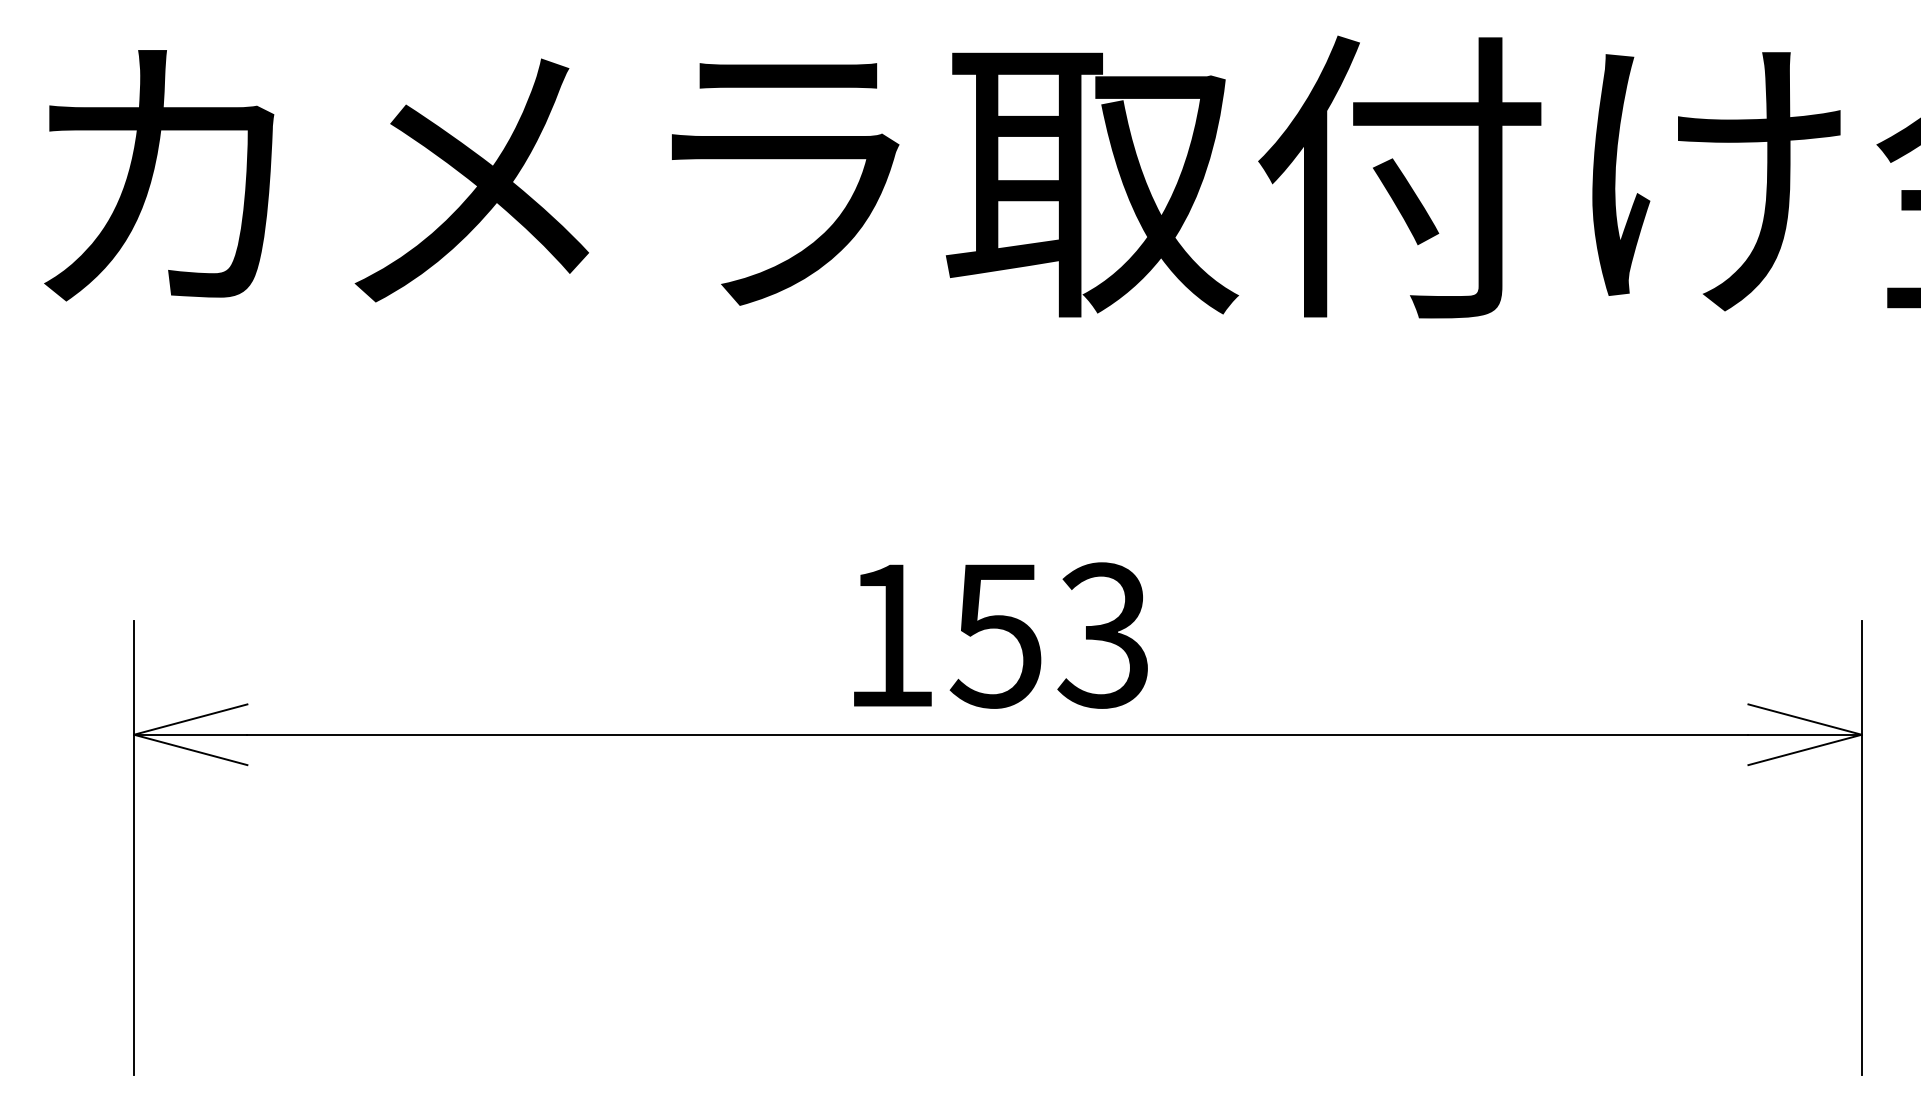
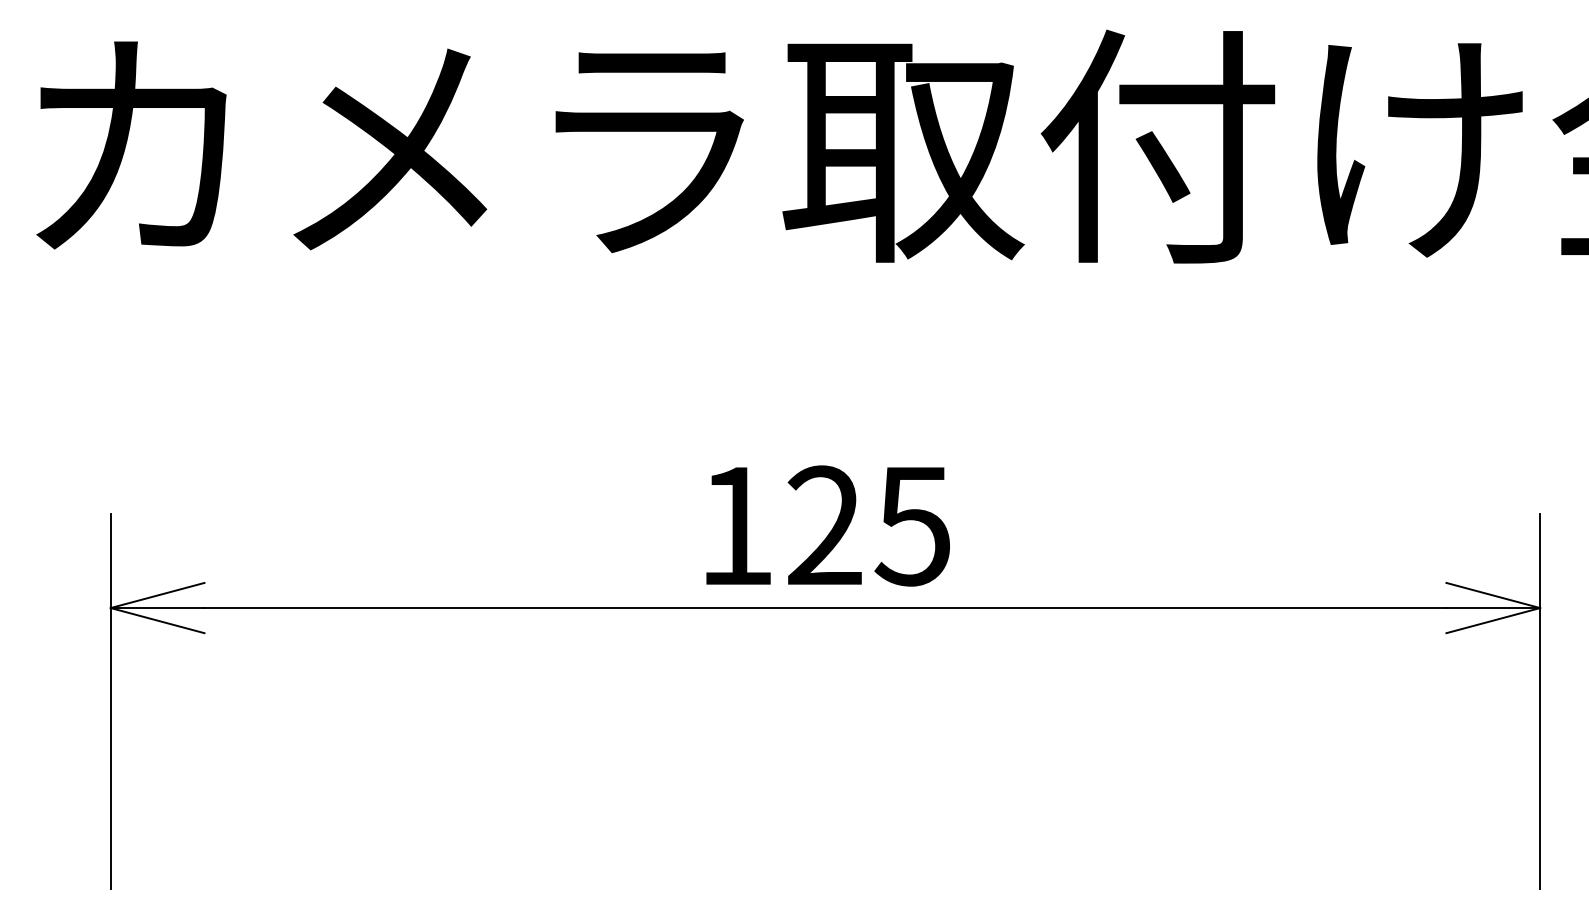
text: (1048, 635) -> (867, 525), 153 -> 125

